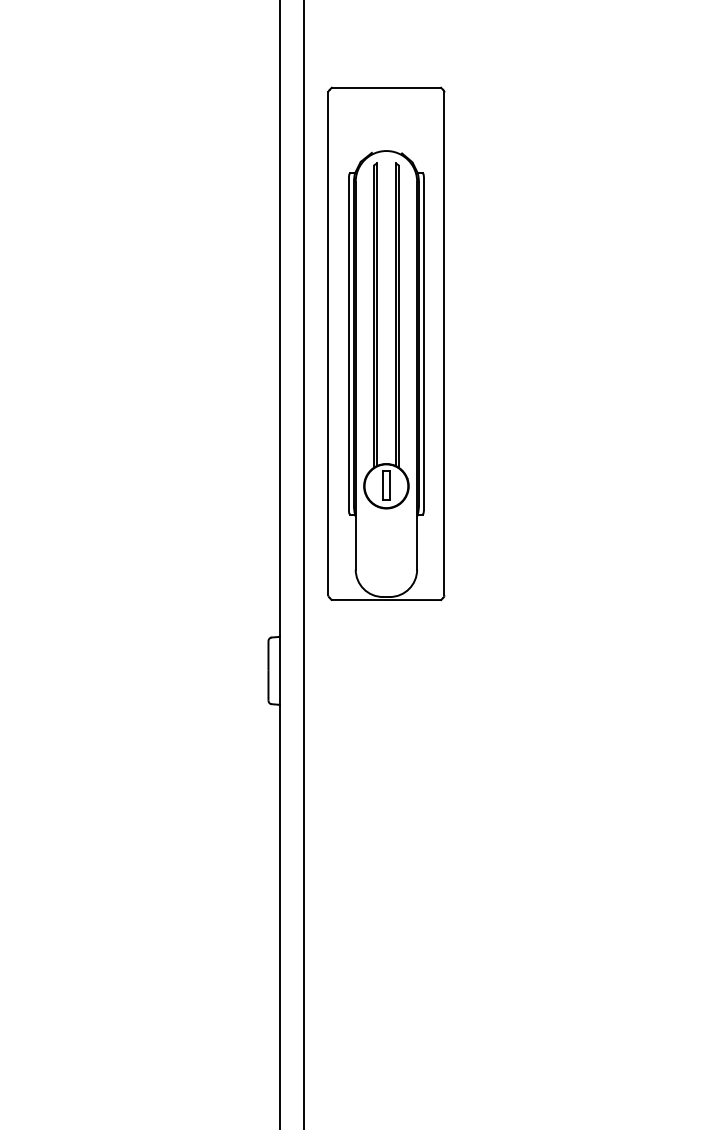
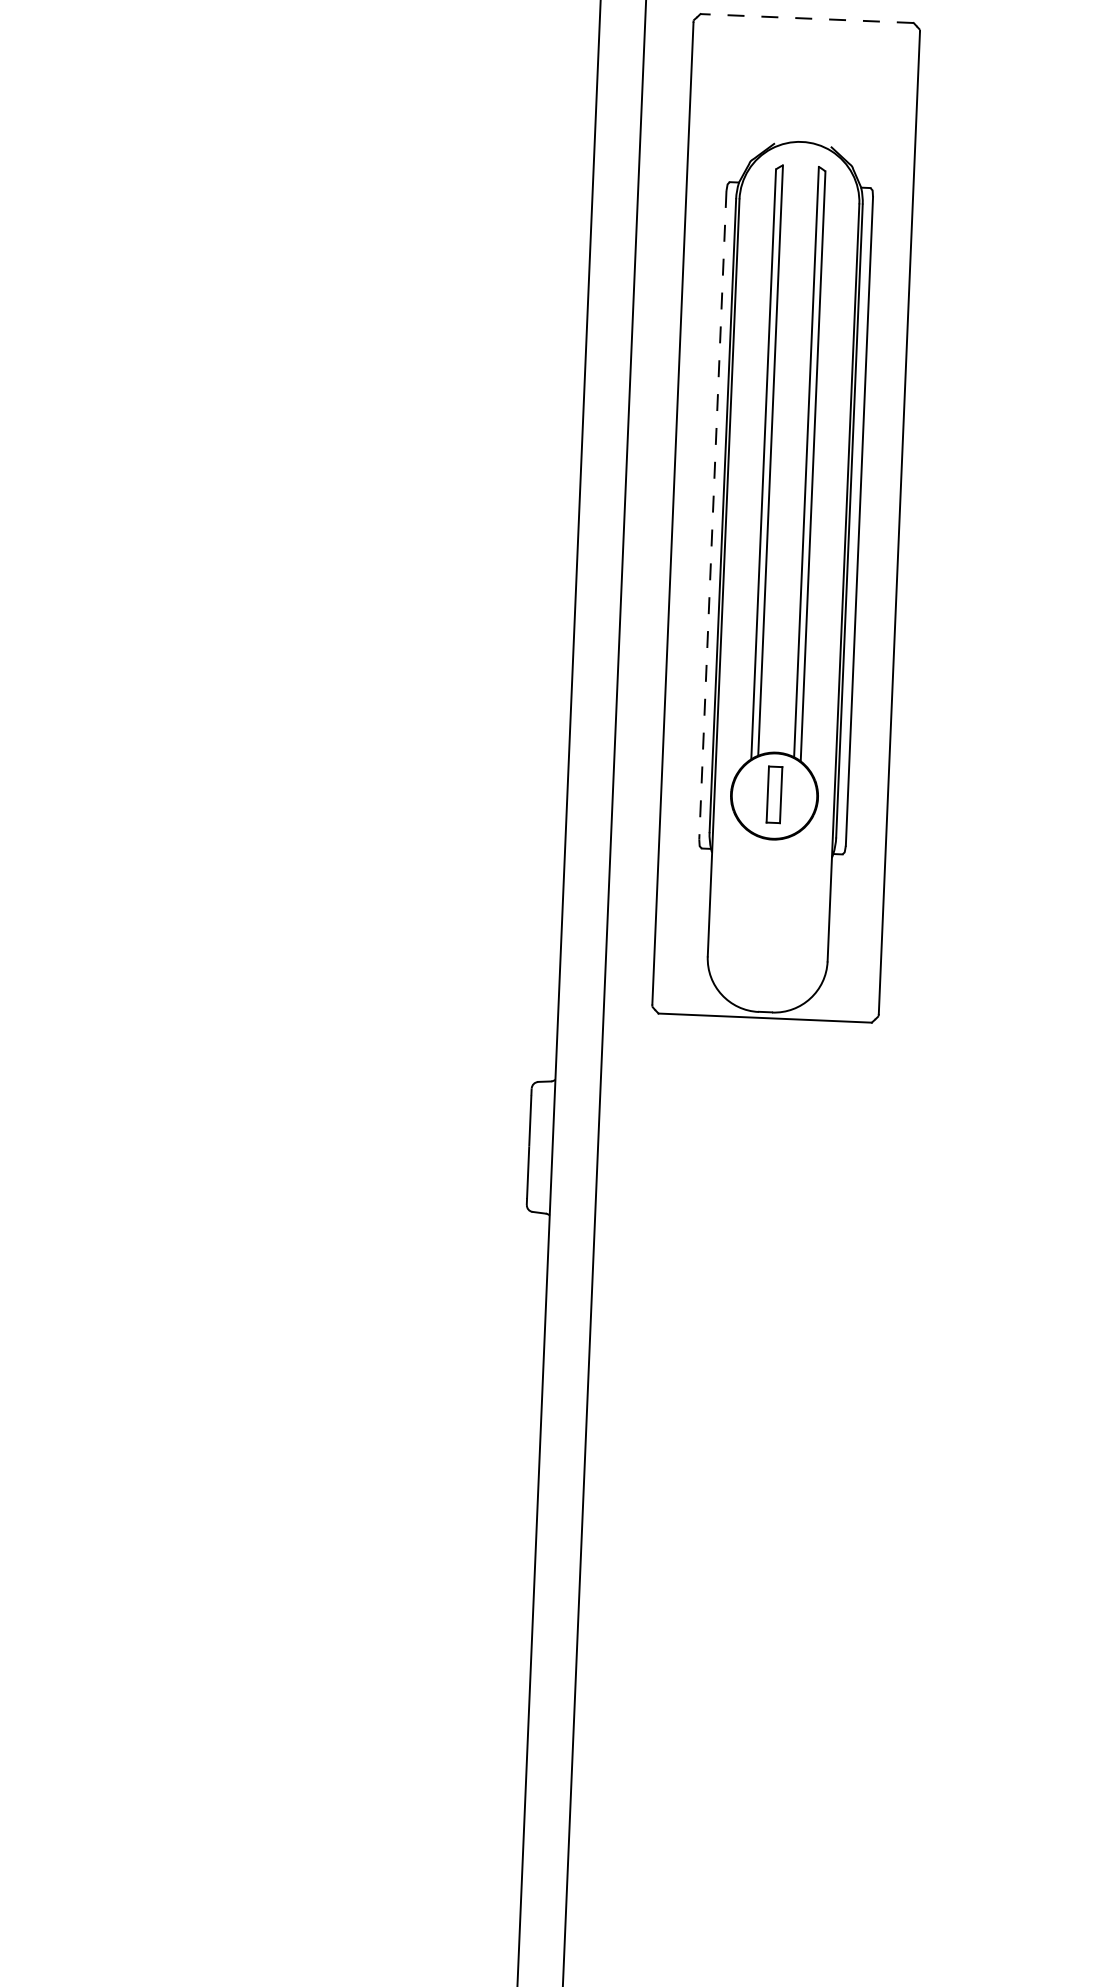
line: (386, 87) -> (807, 17), solid -> dashed
line: (348, 344) -> (712, 516), solid -> dashed

